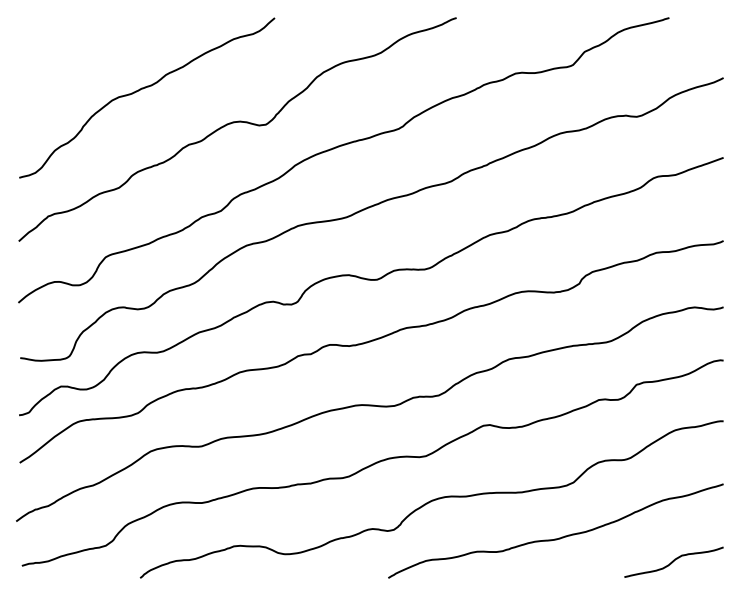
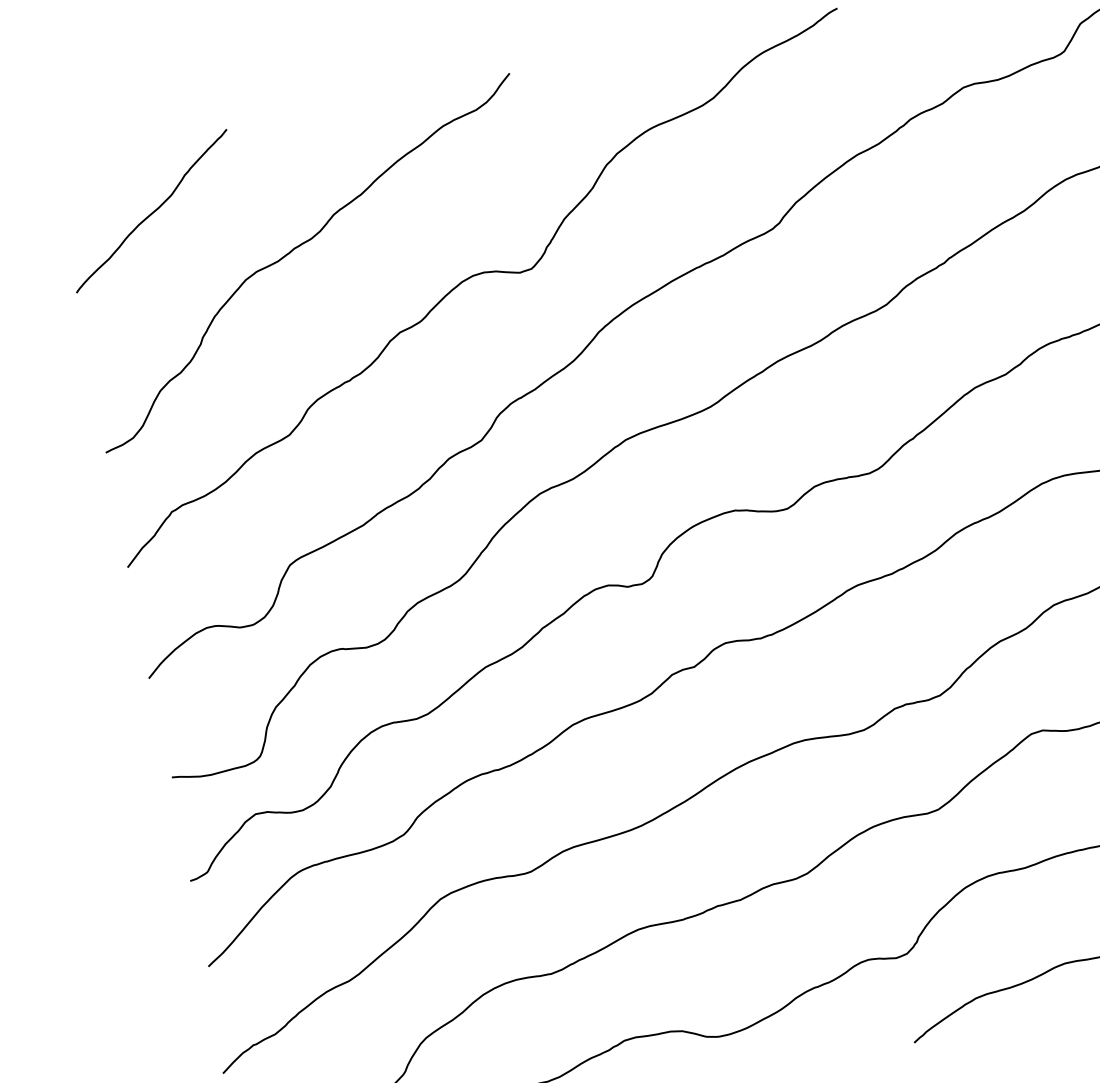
curve: (69, 53) -> (151, 210), added

